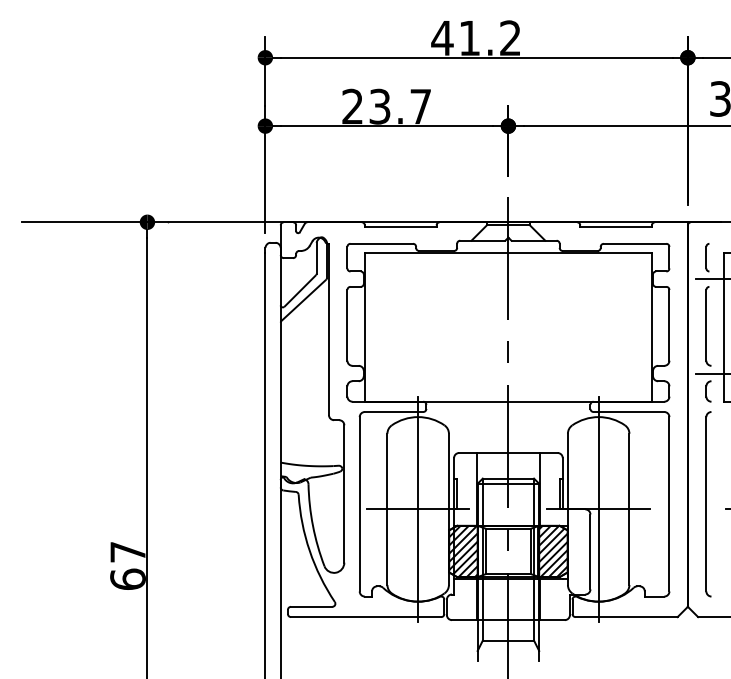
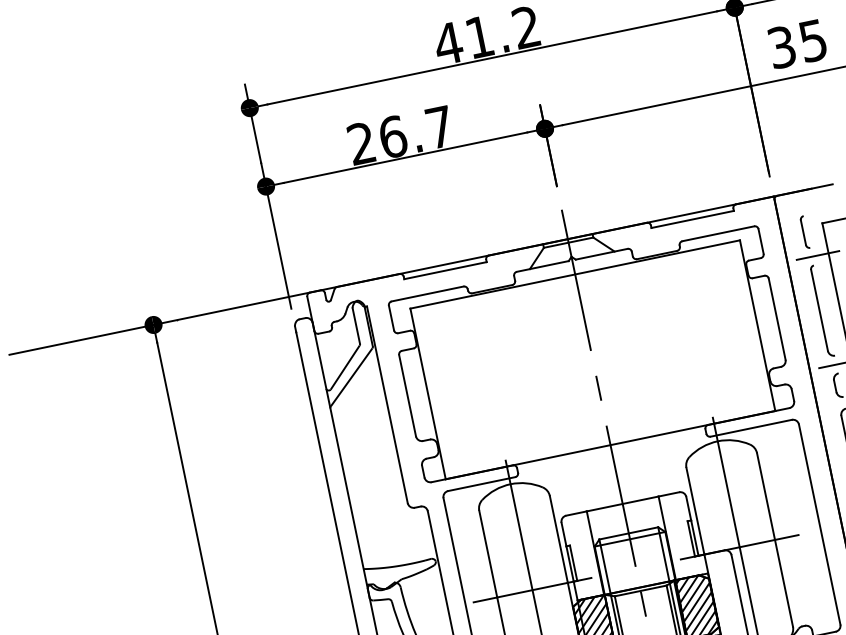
text: (379, 106) -> (392, 136), 23.7 -> 26.7

